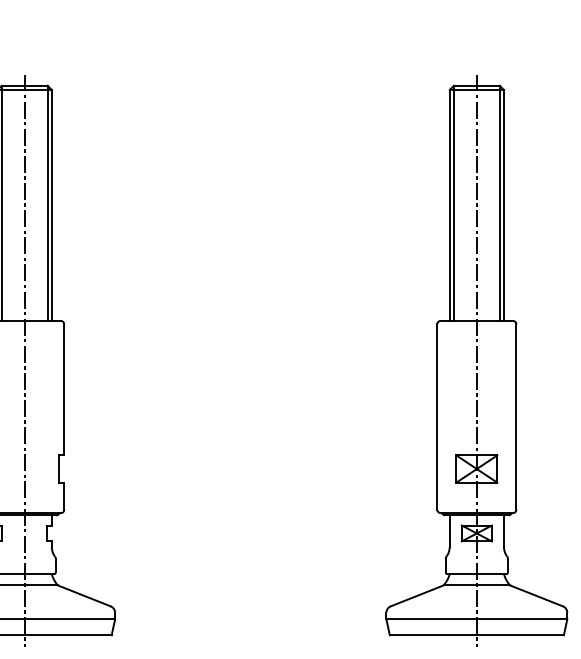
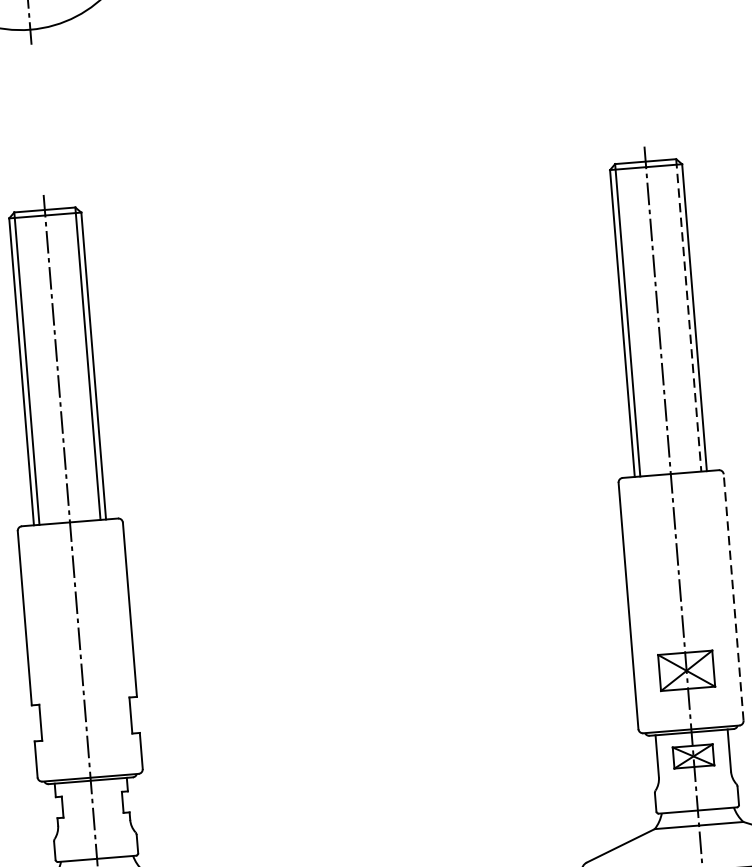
line: (499, 203) -> (688, 315), solid -> dashed
line: (516, 417) -> (733, 598), solid -> dashed

